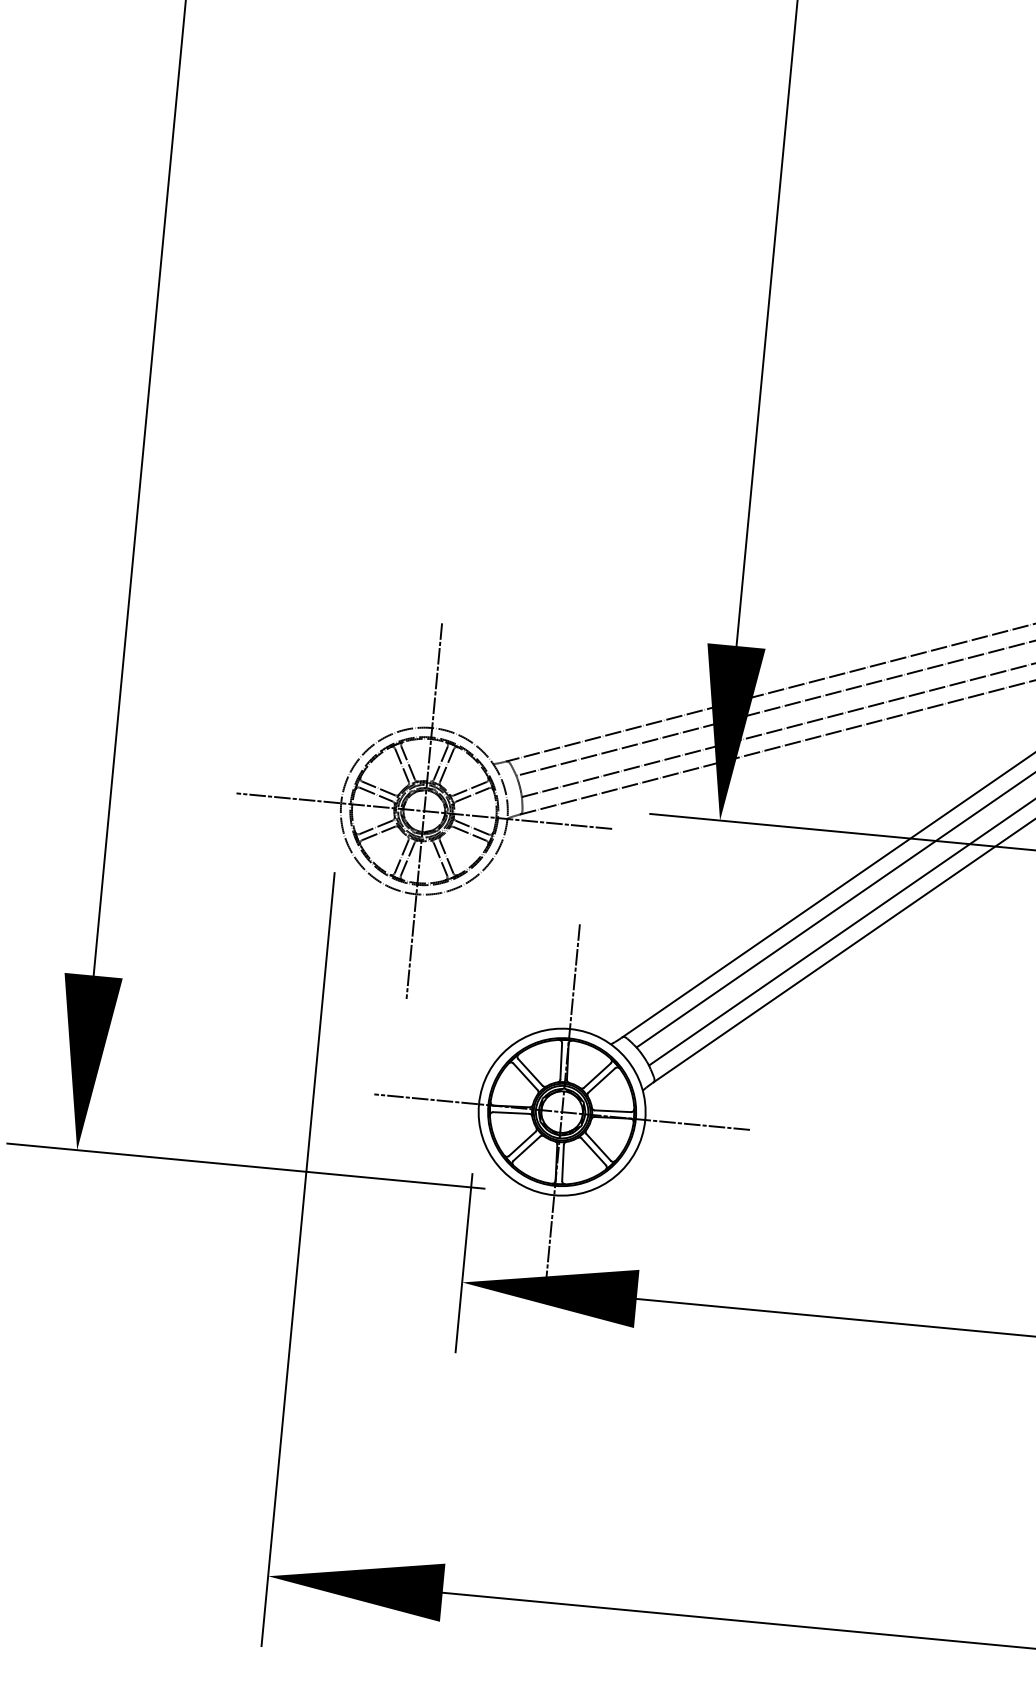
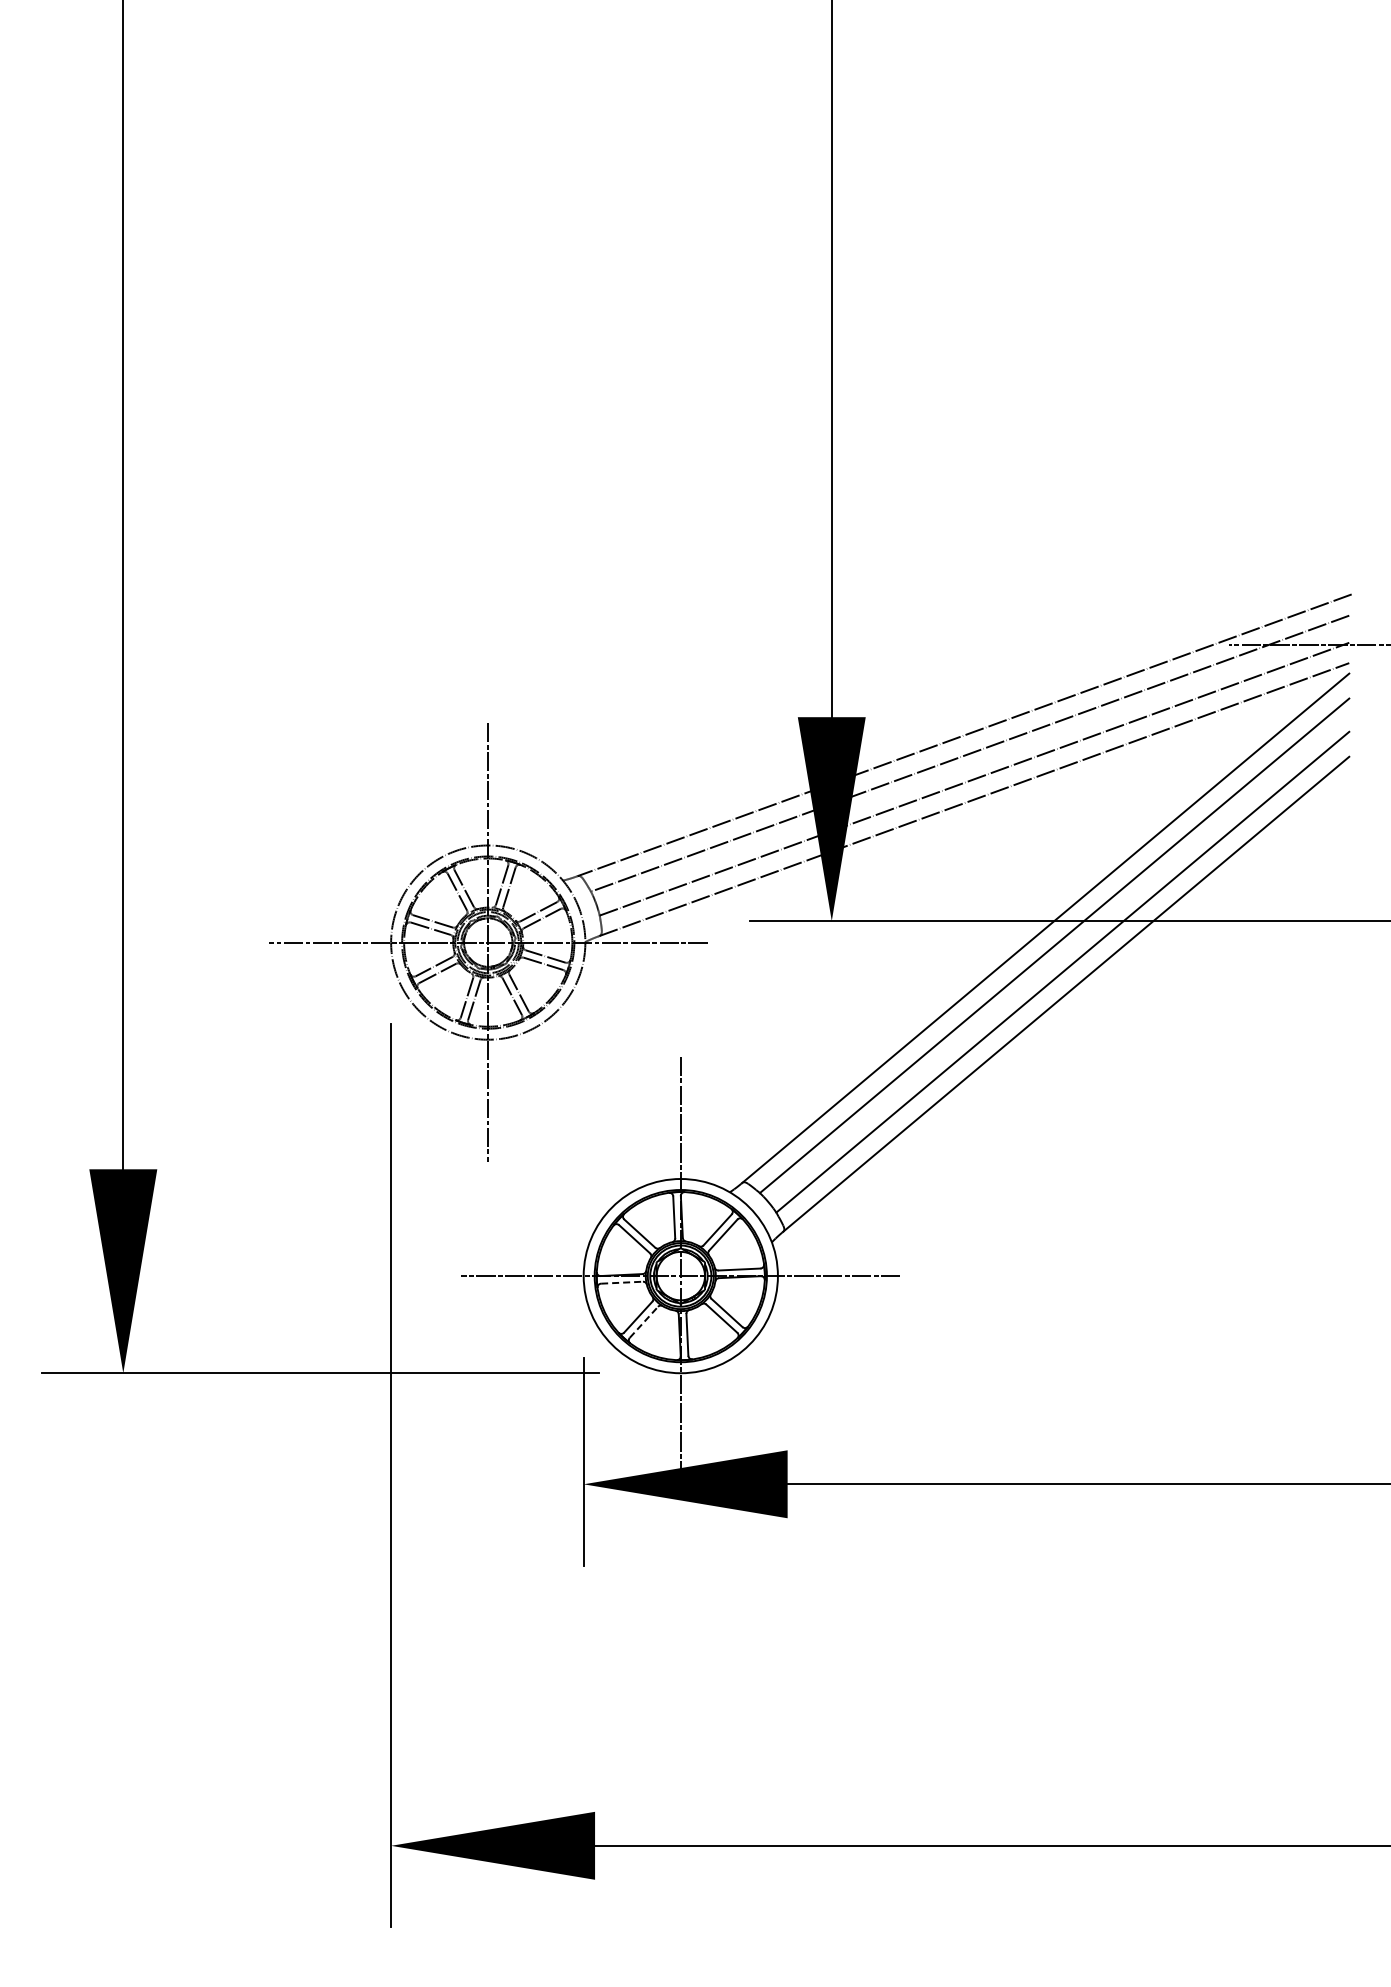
line: (511, 1112) -> (622, 1282), solid -> dashed
line: (526, 1148) -> (643, 1322), solid -> dashed

